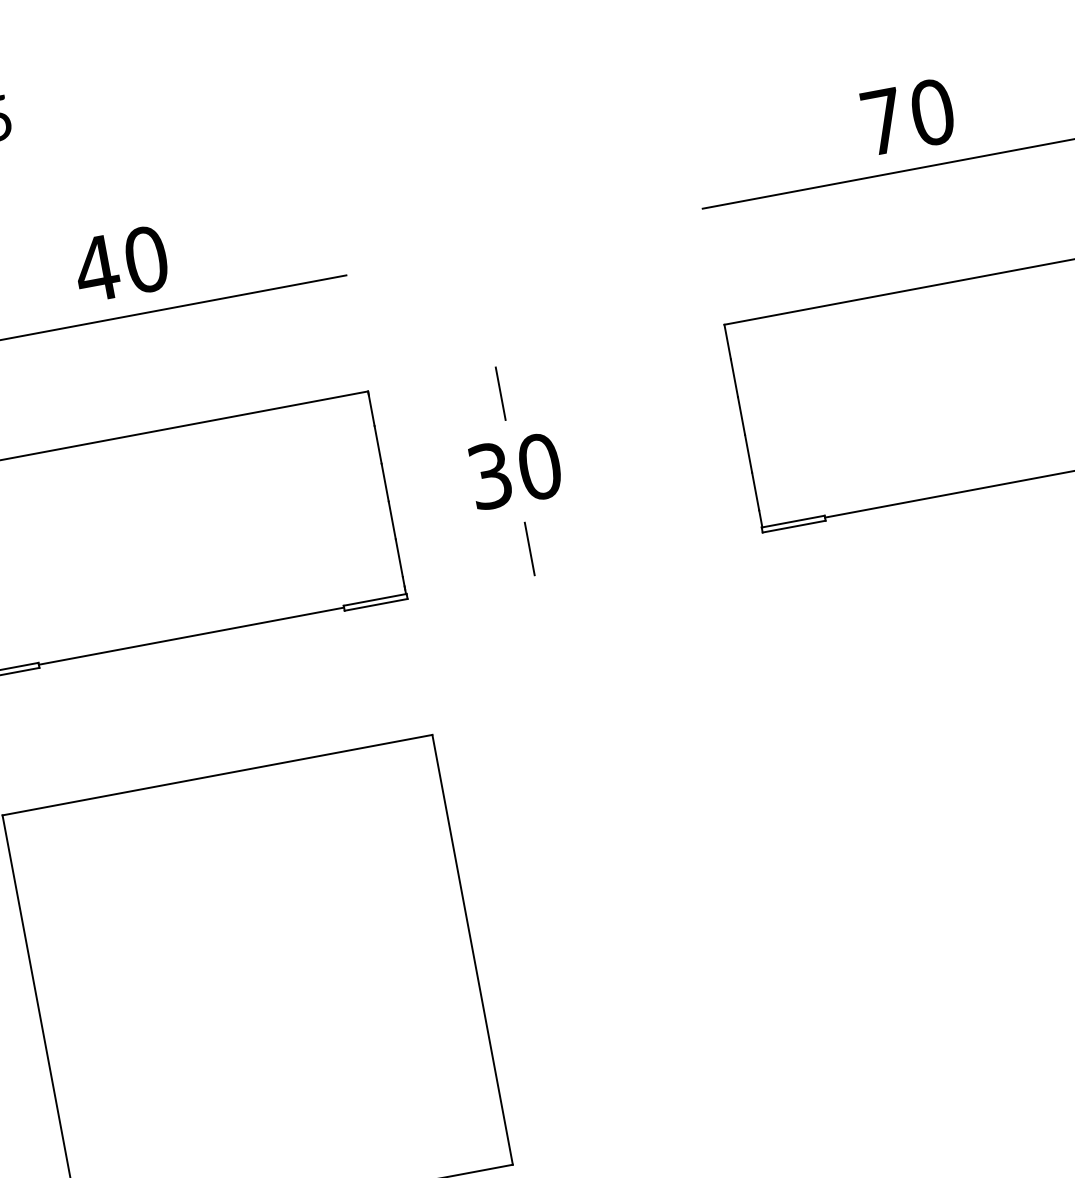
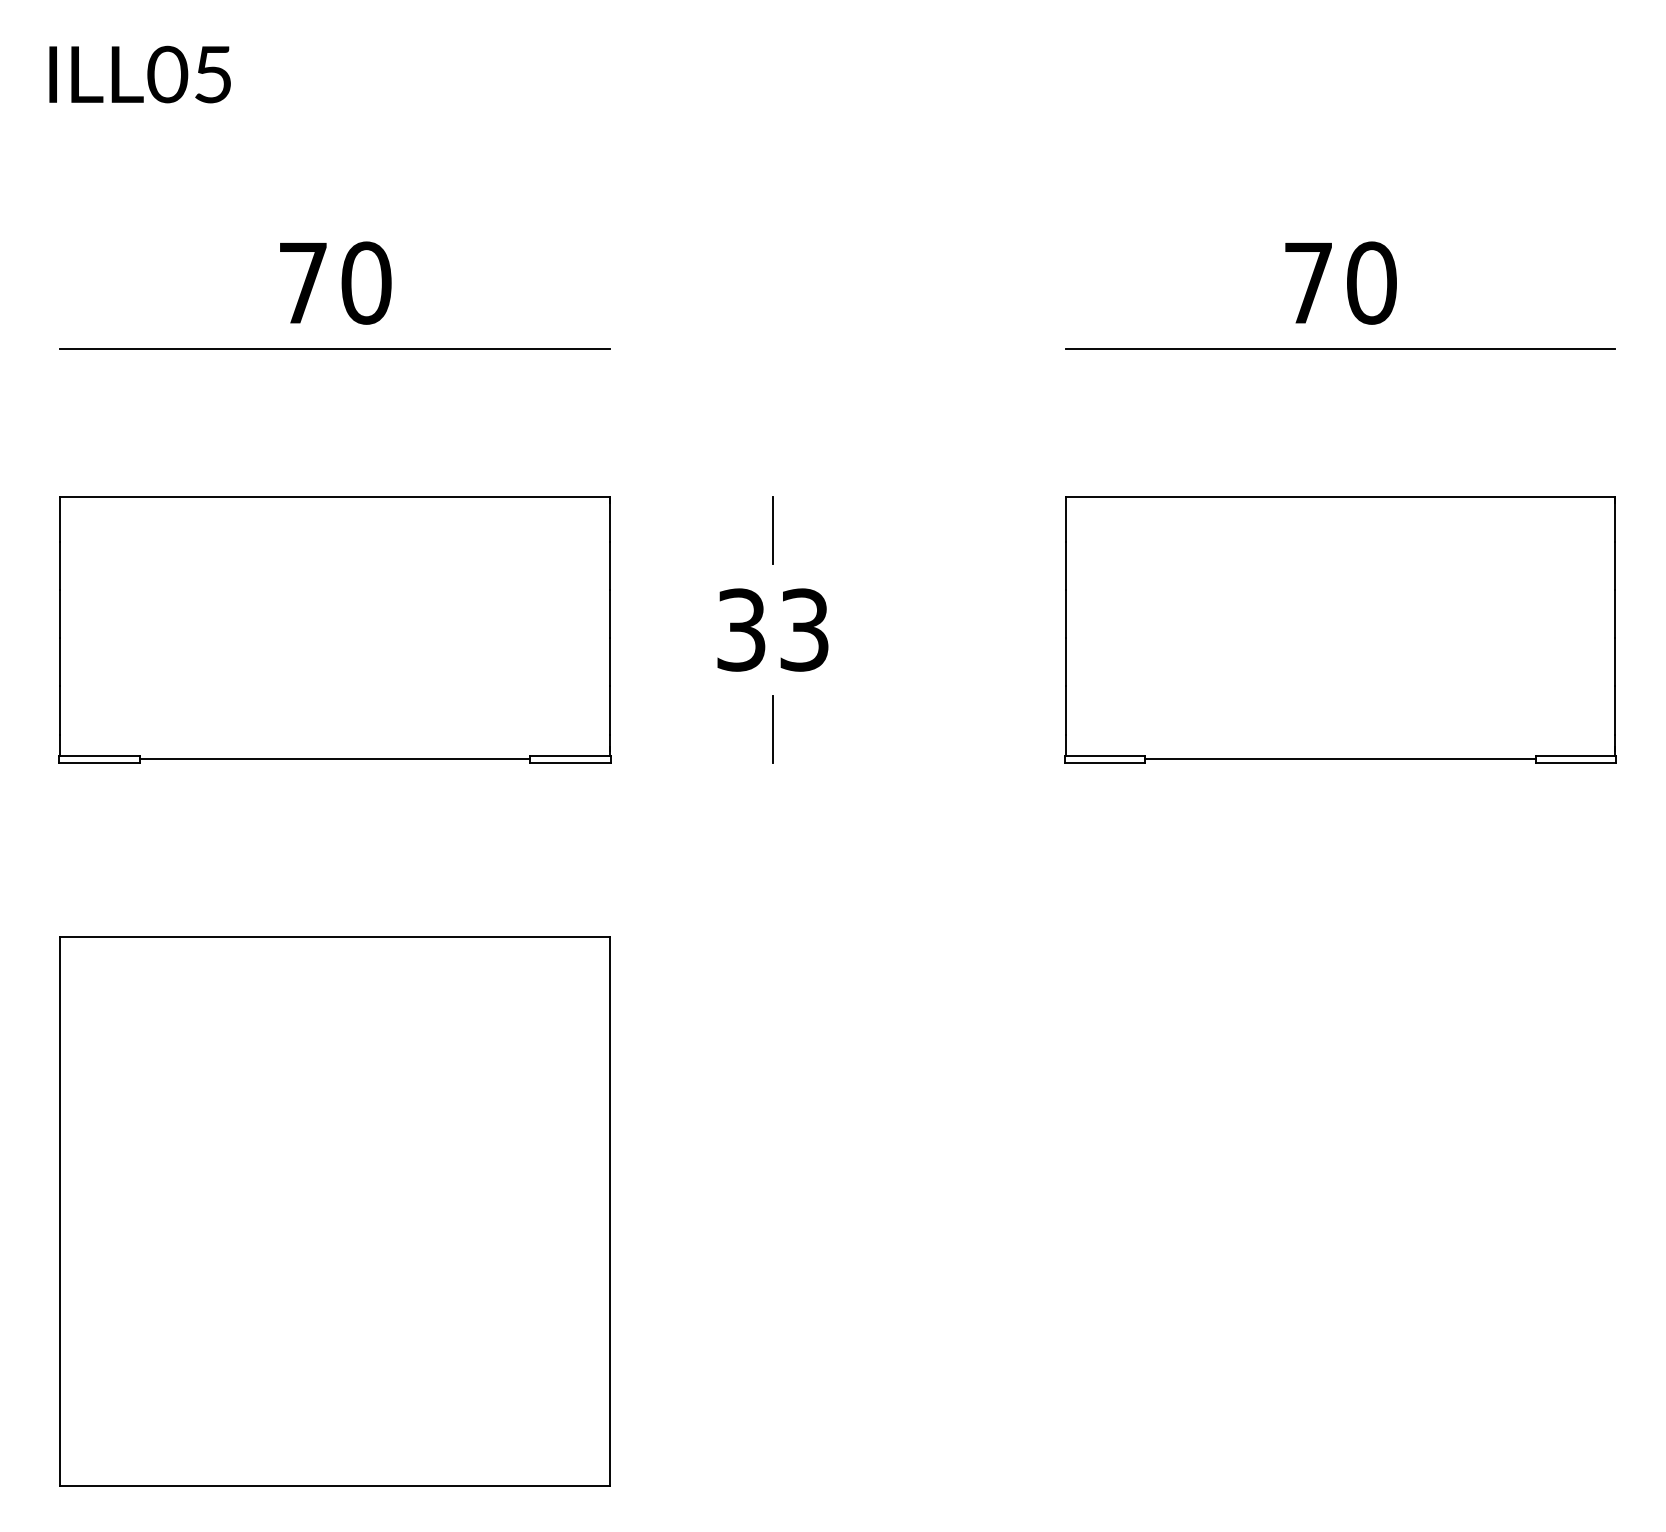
text: (96, 268) -> (302, 282), 40 -> 70
text: (539, 466) -> (804, 629), 30 -> 33

